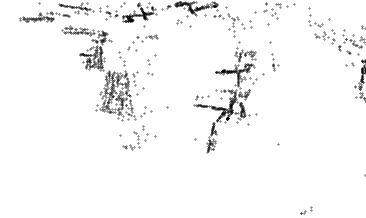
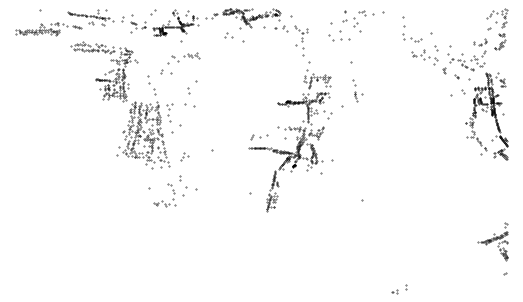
part: (246, 24) -> (335, 35), moved
part: (349, 64) -> (457, 92), size x1.6
part: (149, 72) -> (189, 104), size x1.6
part: (146, 111) -> (184, 156), size x0.6

